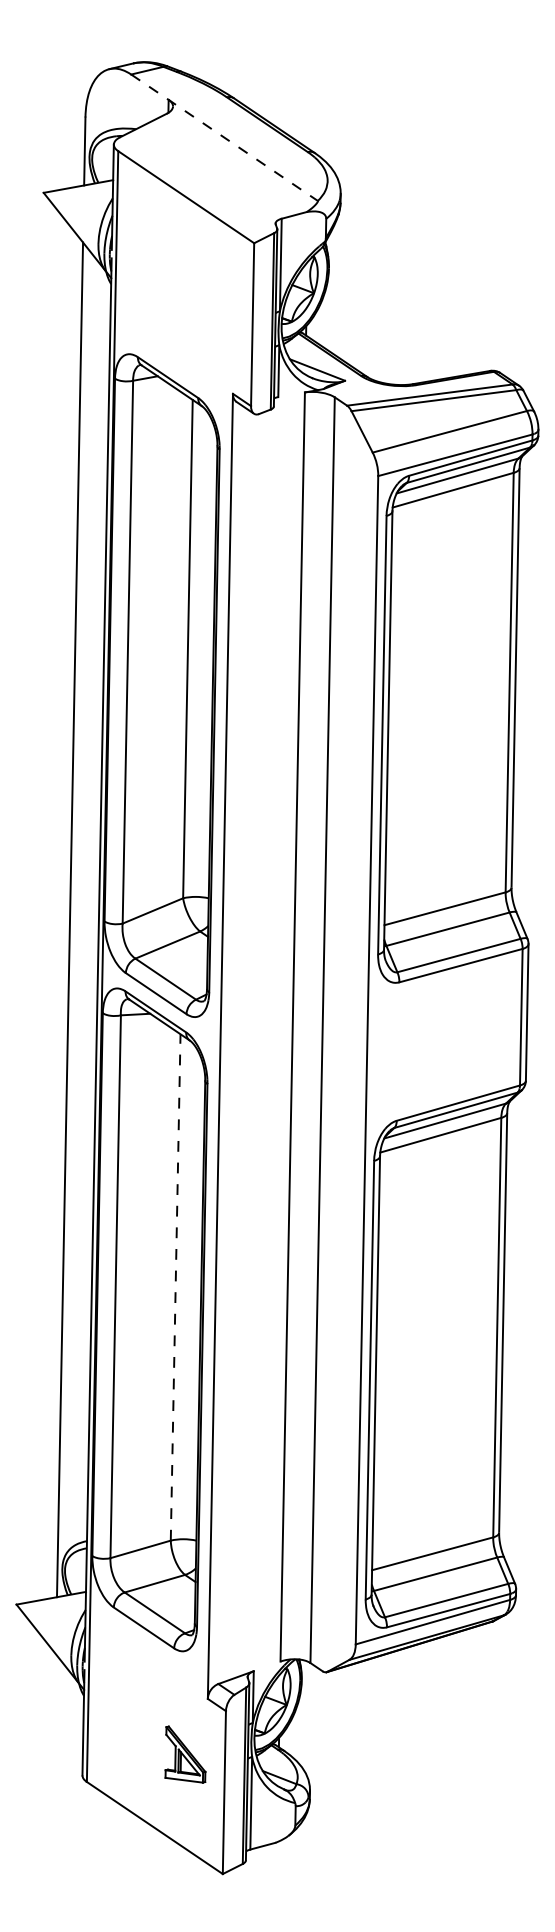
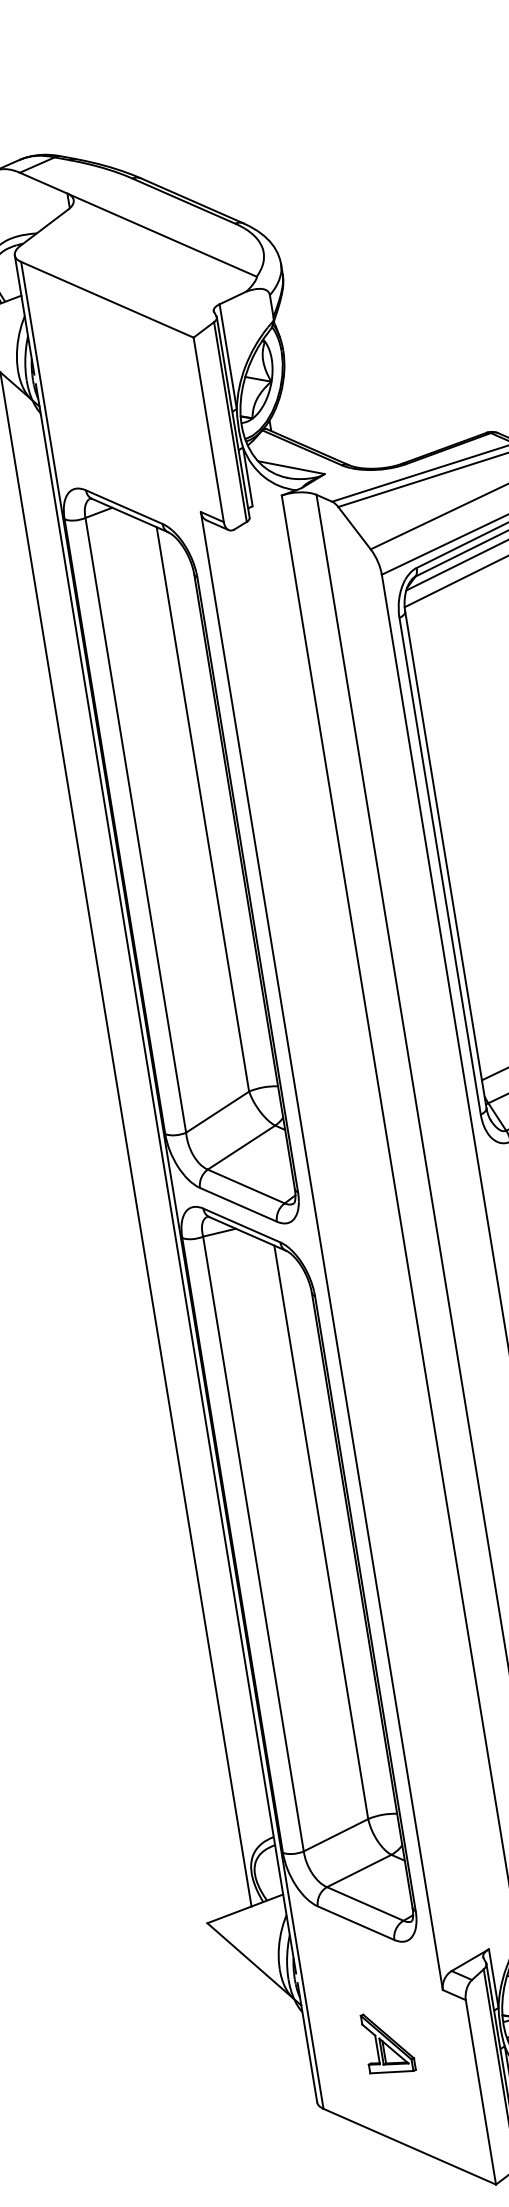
line: (224, 137) -> (138, 224), dashed -> solid
line: (175, 1286) -> (320, 1531), dashed -> solid
part: (185, 1754) -> (387, 2042), moved

